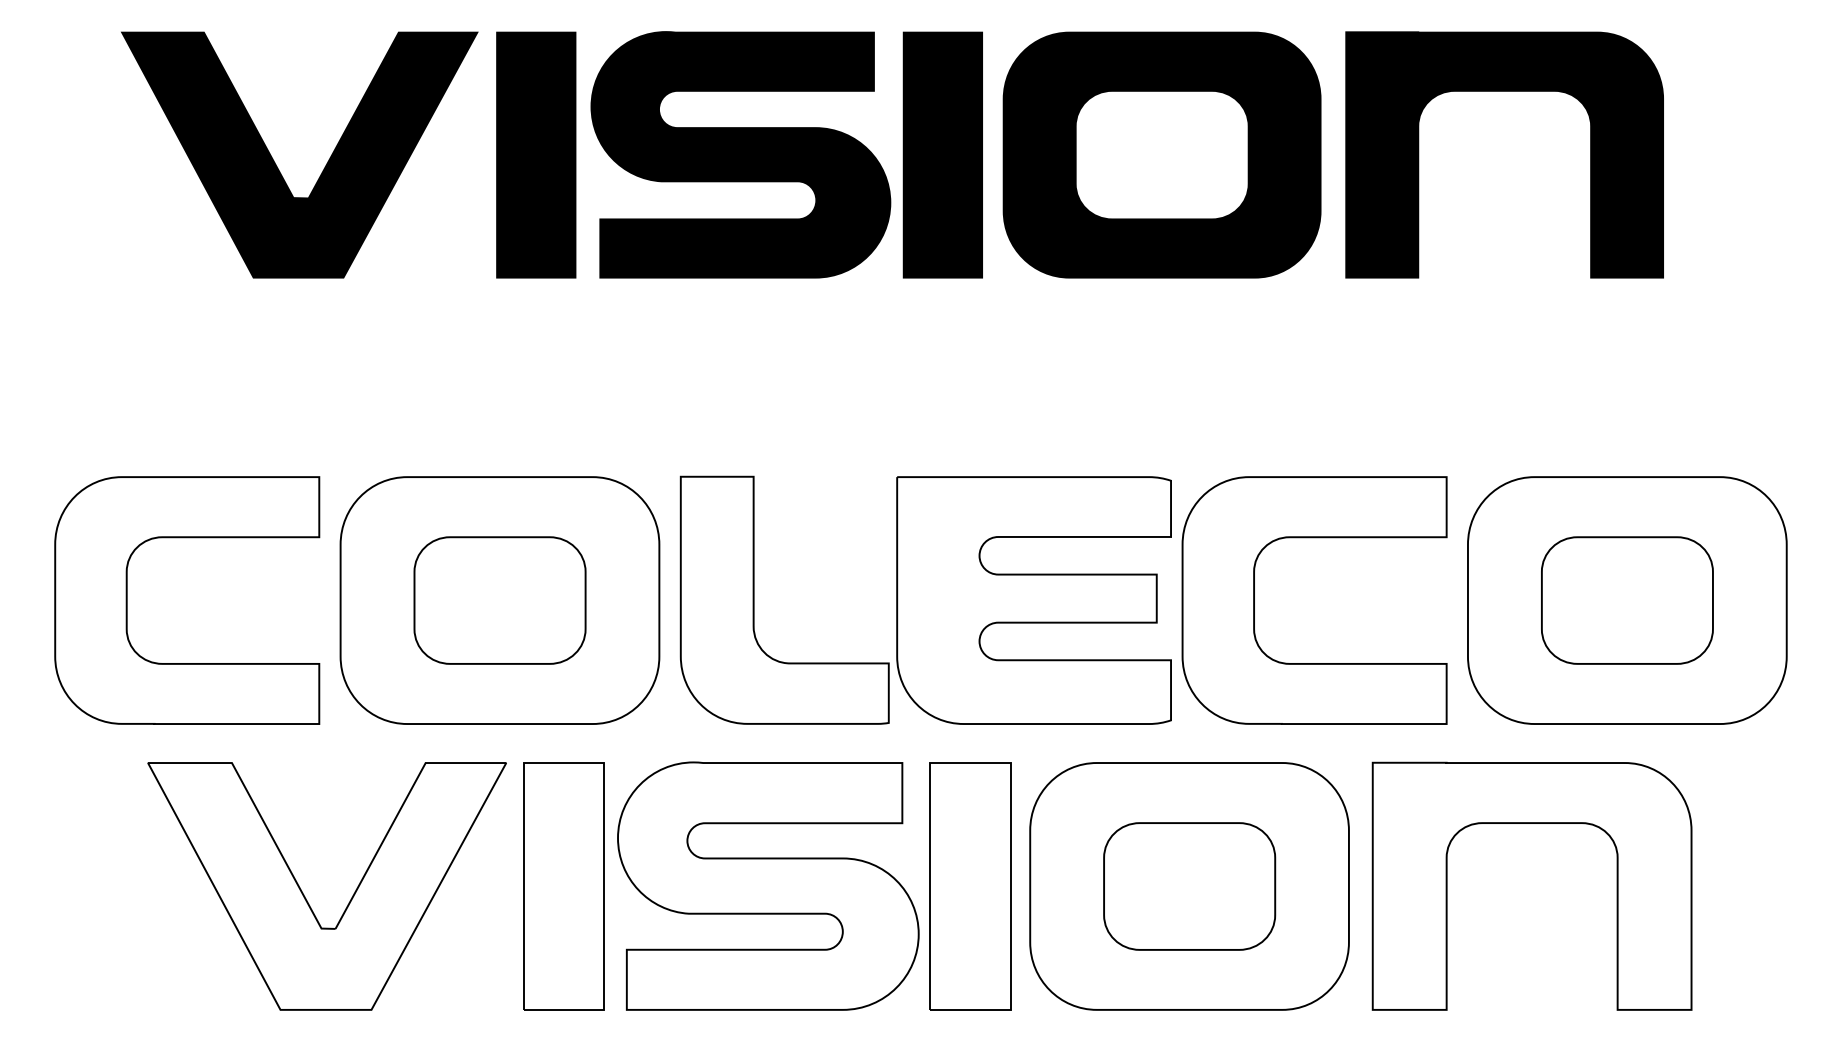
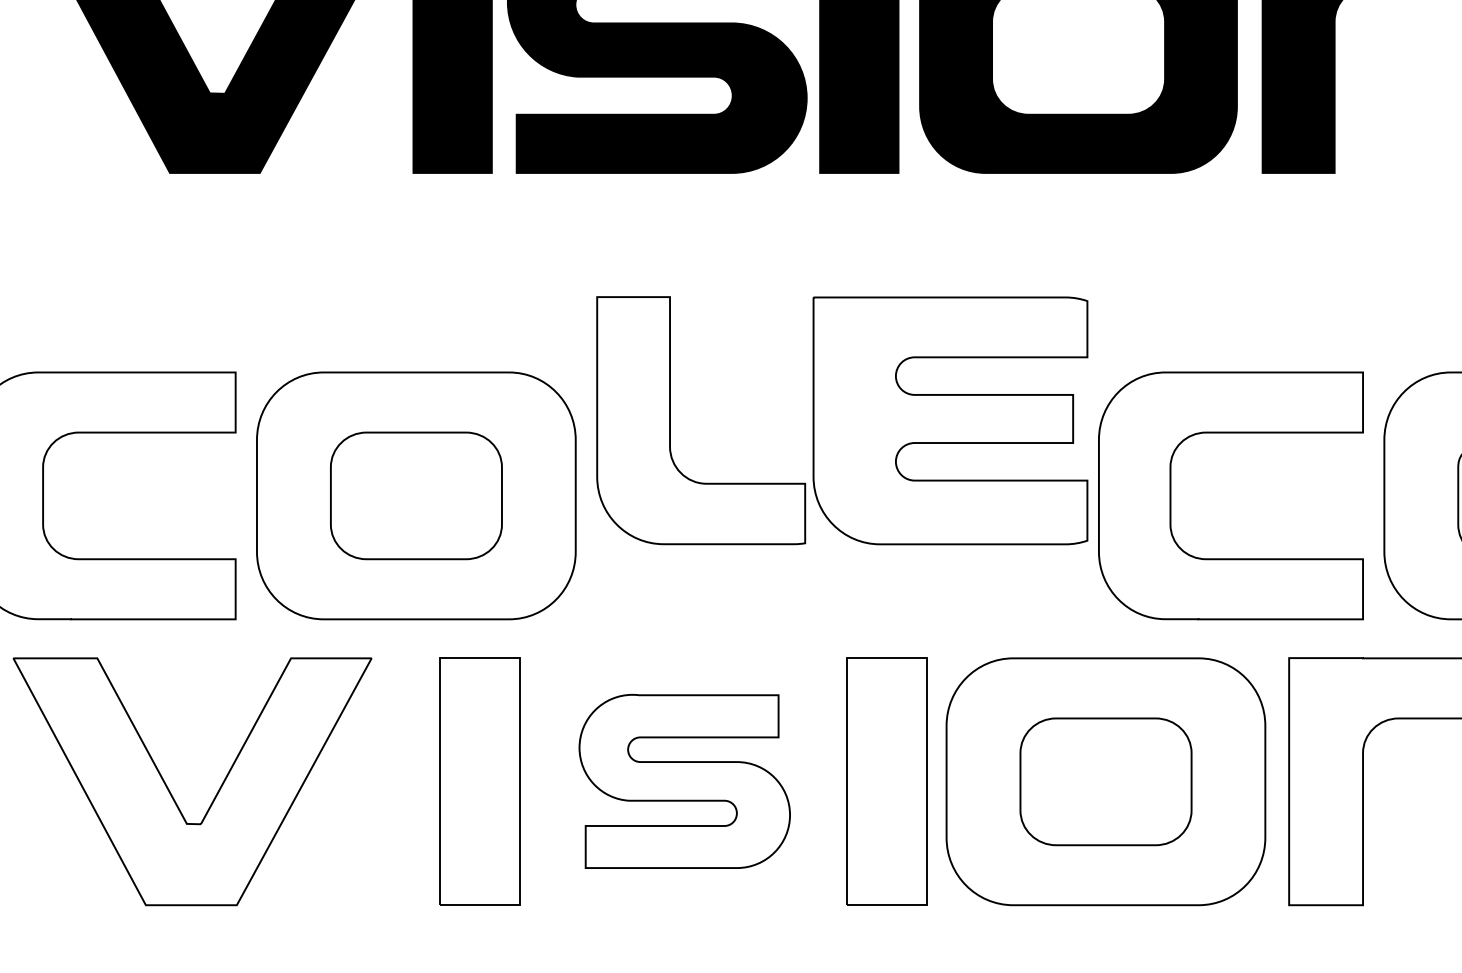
part: (925, 599) -> (841, 419), moved
part: (768, 885) -> (684, 780), size x0.7
part: (305, 896) -> (170, 791), moved

